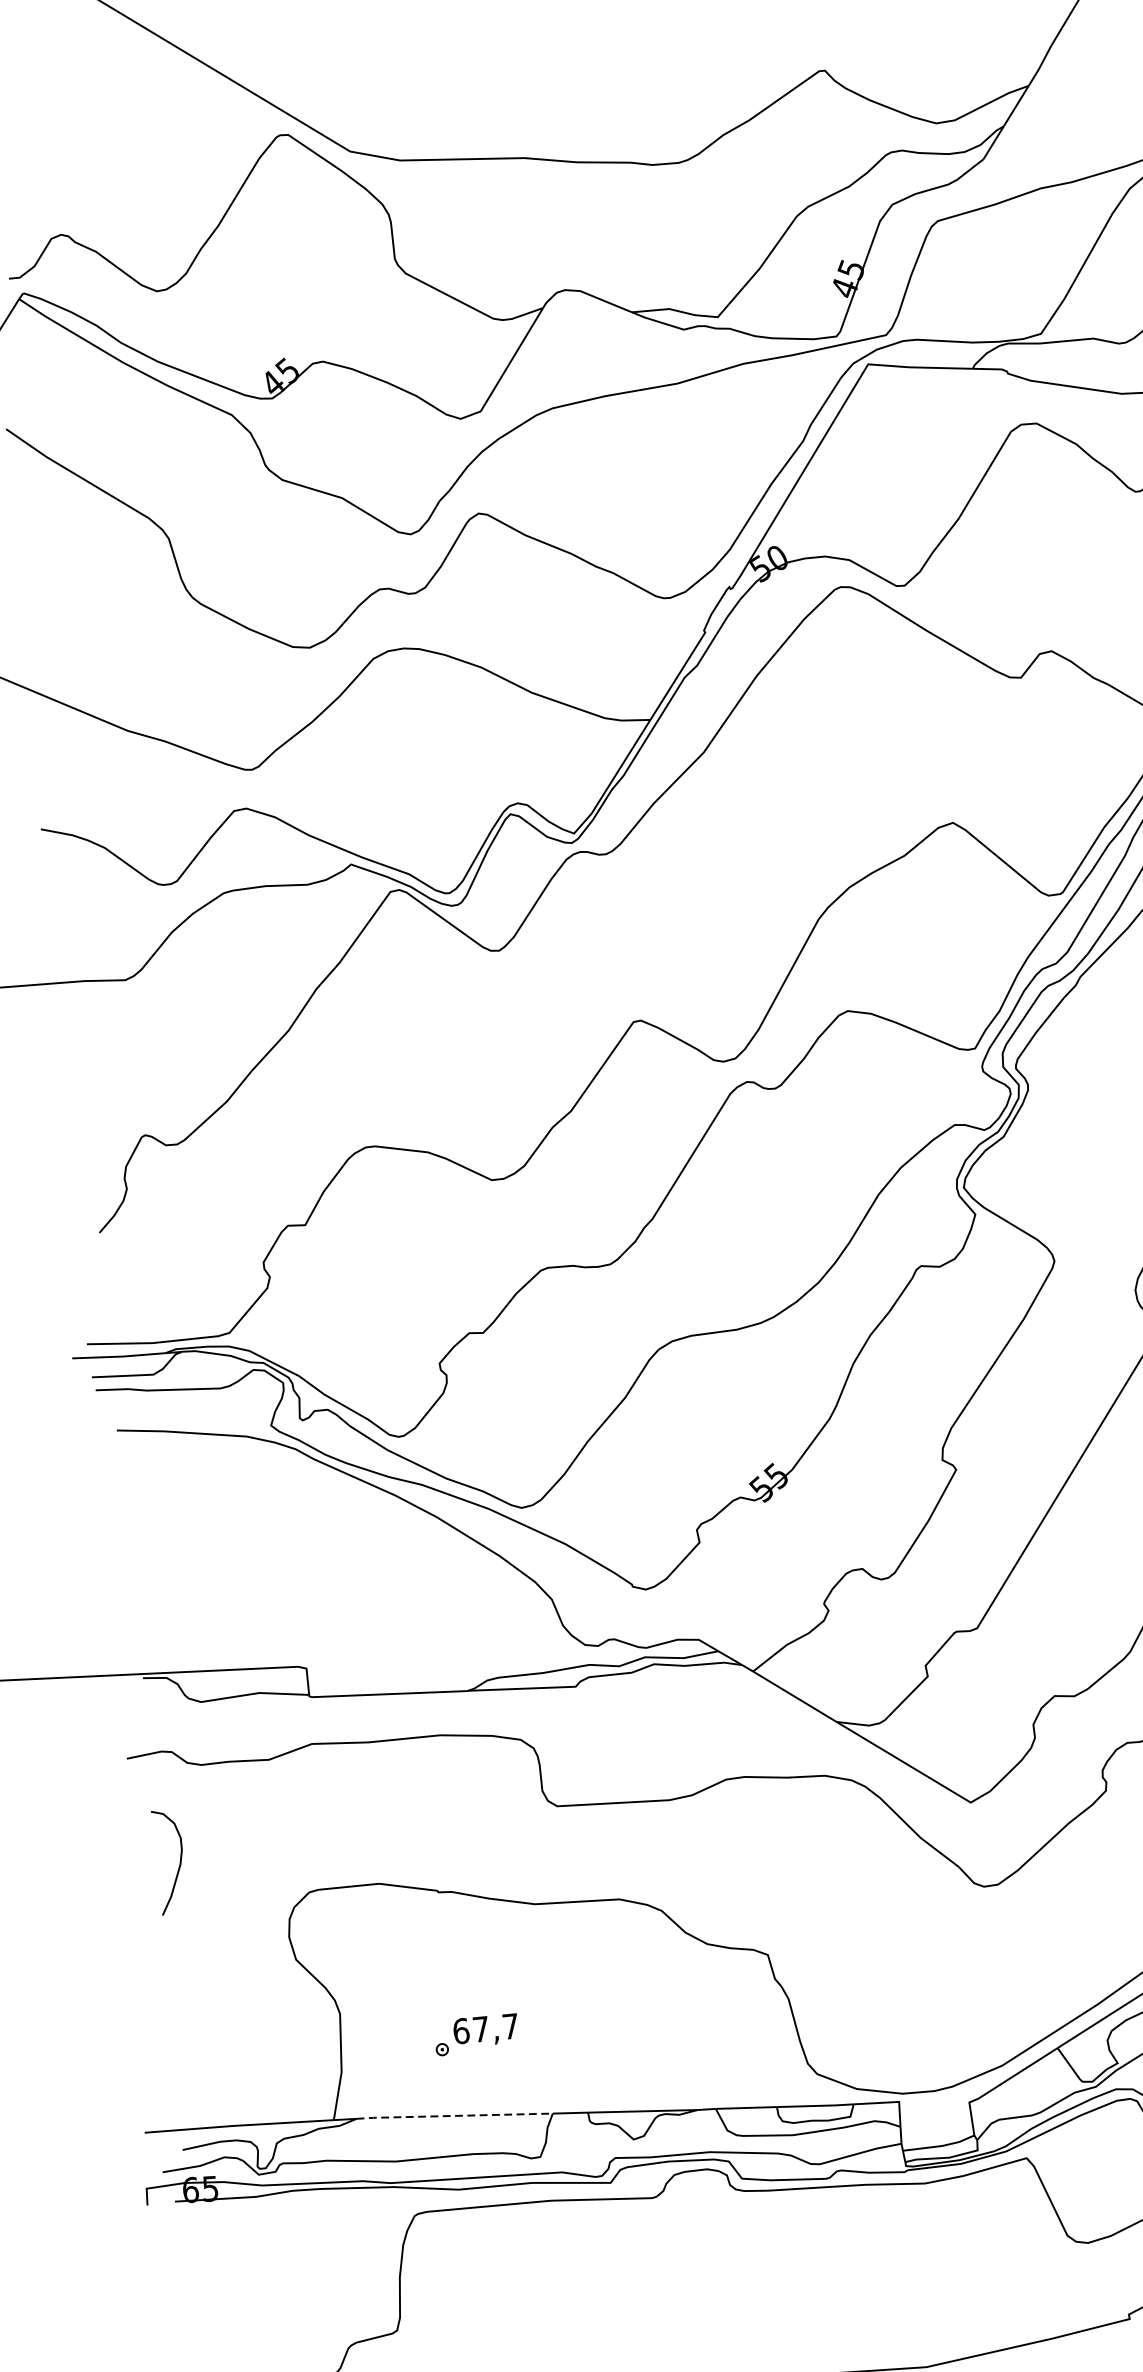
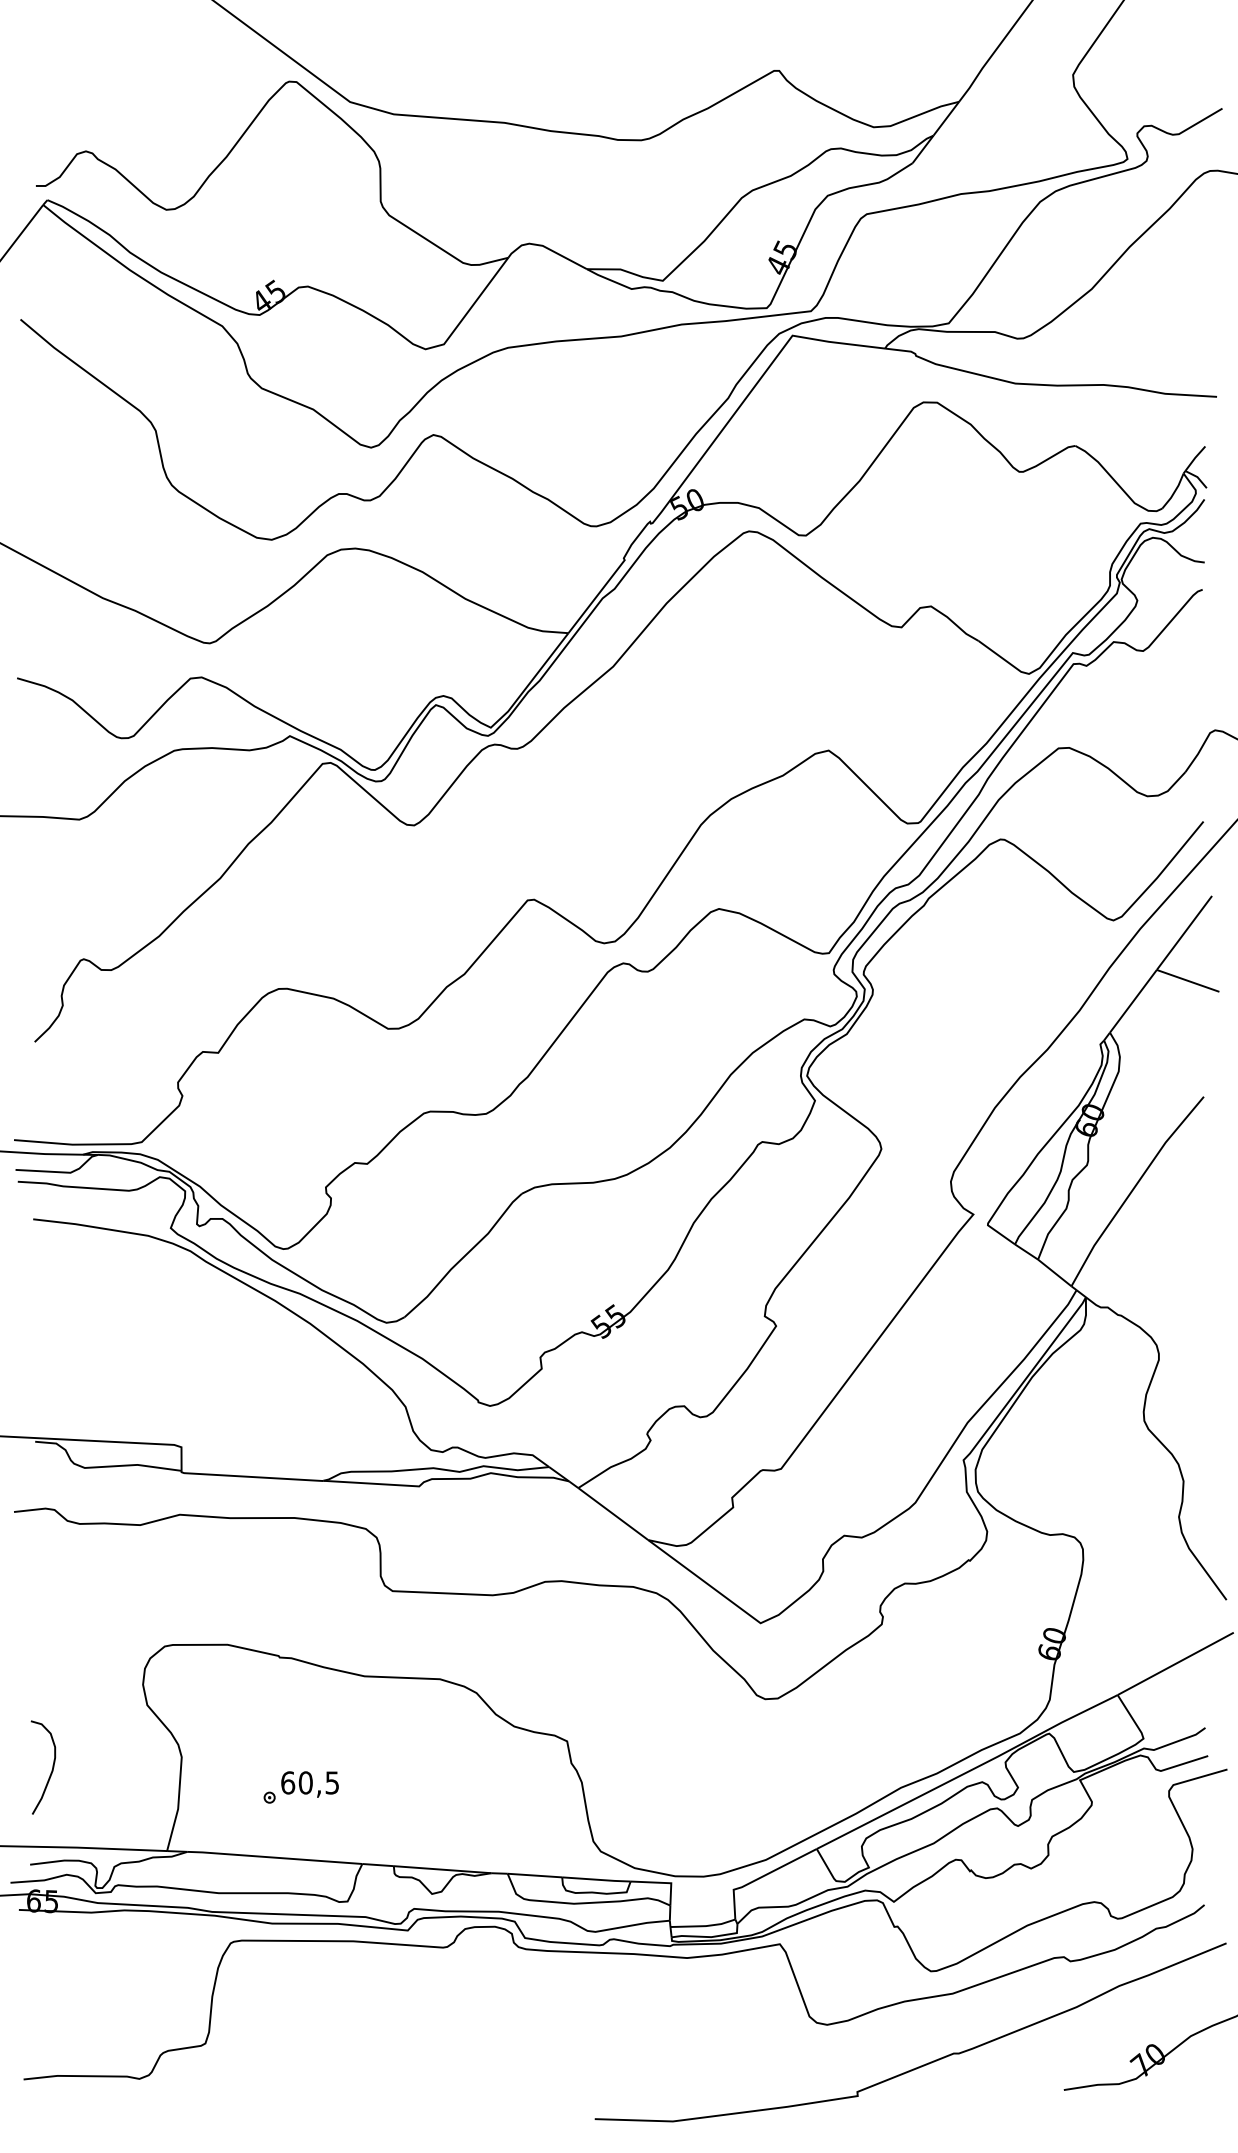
curve: (179, 1864) -> (51, 1770), moved
text: (495, 2027) -> (318, 1782), 67,7 -> 60,5
line: (454, 2115) -> (274, 1857), dashed -> solid

